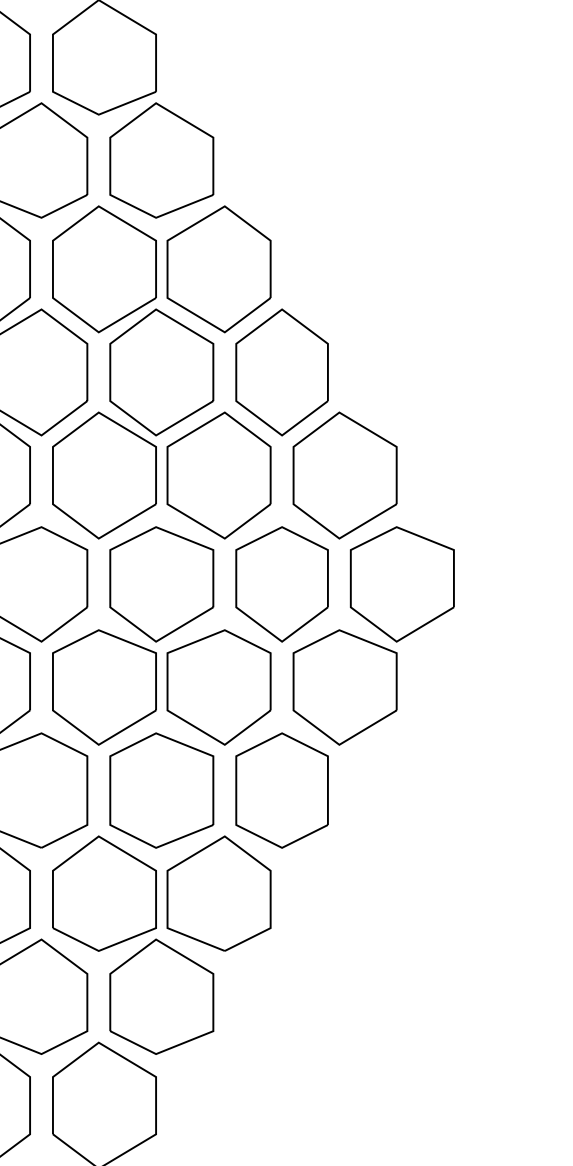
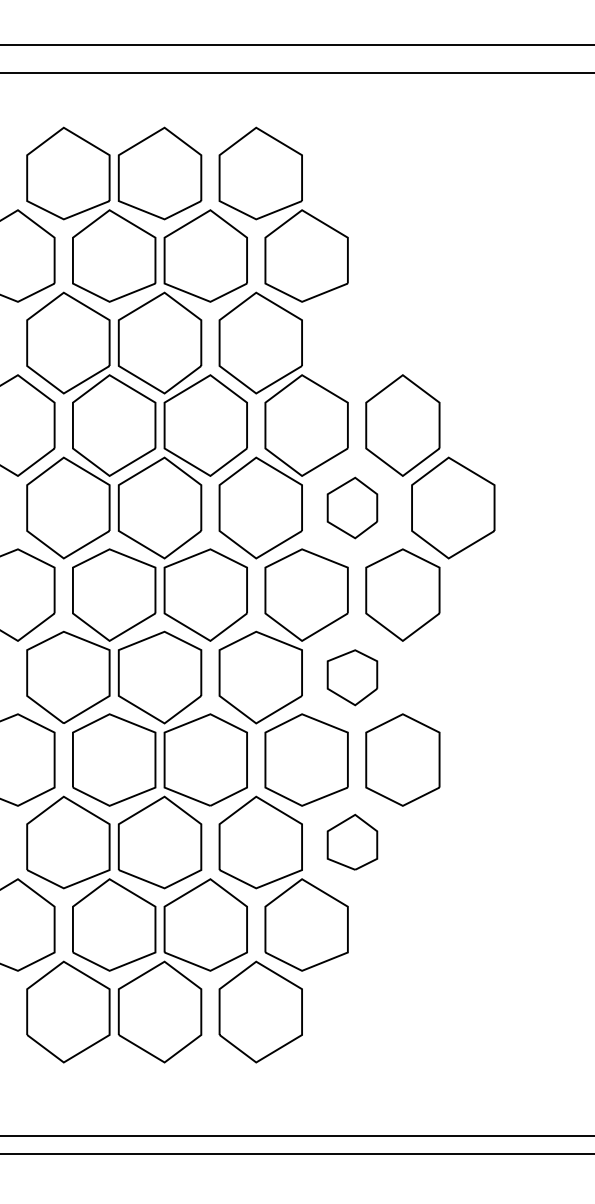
part: (219, 268) -> (352, 342), removed
part: (219, 474) -> (352, 507), size x0.6
part: (374, 636) -> (476, 636), removed
part: (219, 687) -> (352, 677), size x0.6
part: (219, 892) -> (352, 841), size x0.6

